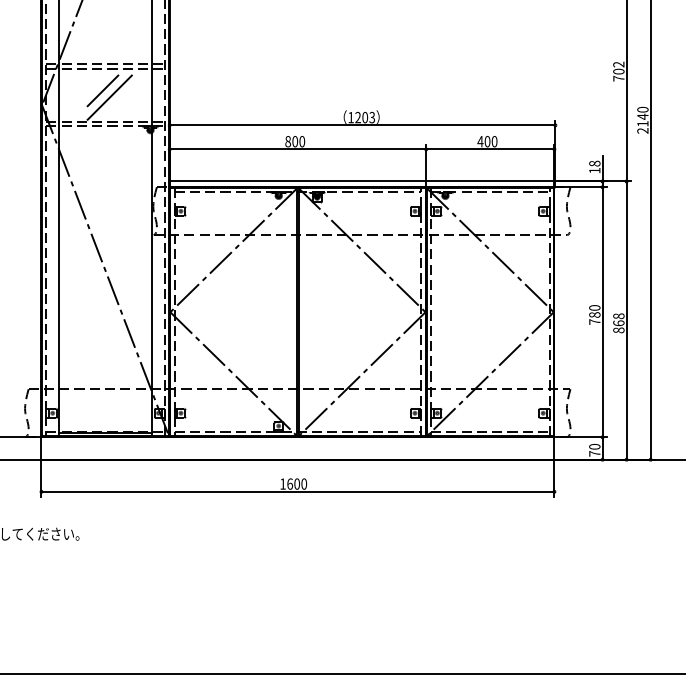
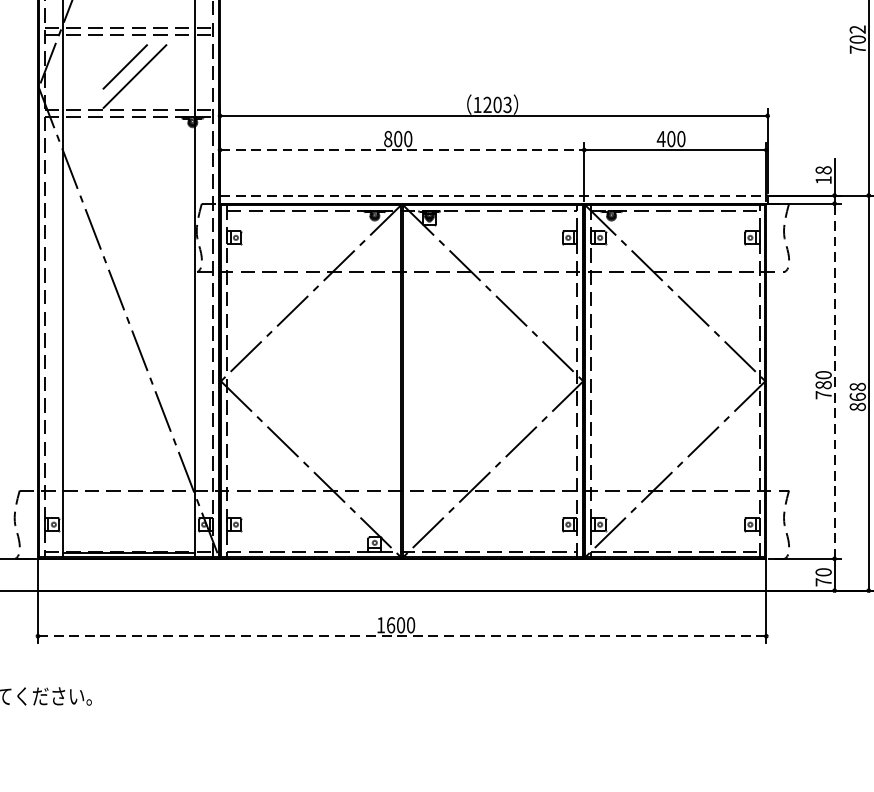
line: (298, 149) -> (402, 150), solid -> dashed
line: (362, 181) -> (493, 195), solid -> dashed
line: (602, 311) -> (834, 380), solid -> dashed
line: (298, 491) -> (402, 635), solid -> dashed

